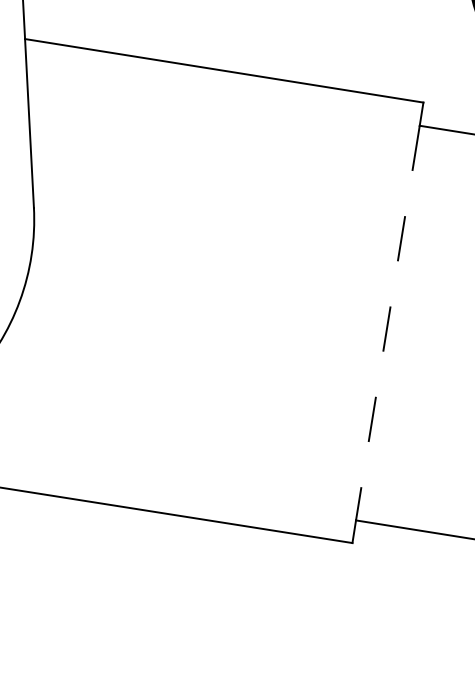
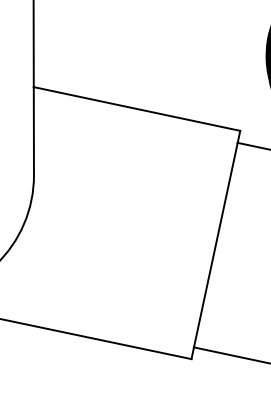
line: (387, 323) -> (215, 245), dashed -> solid

